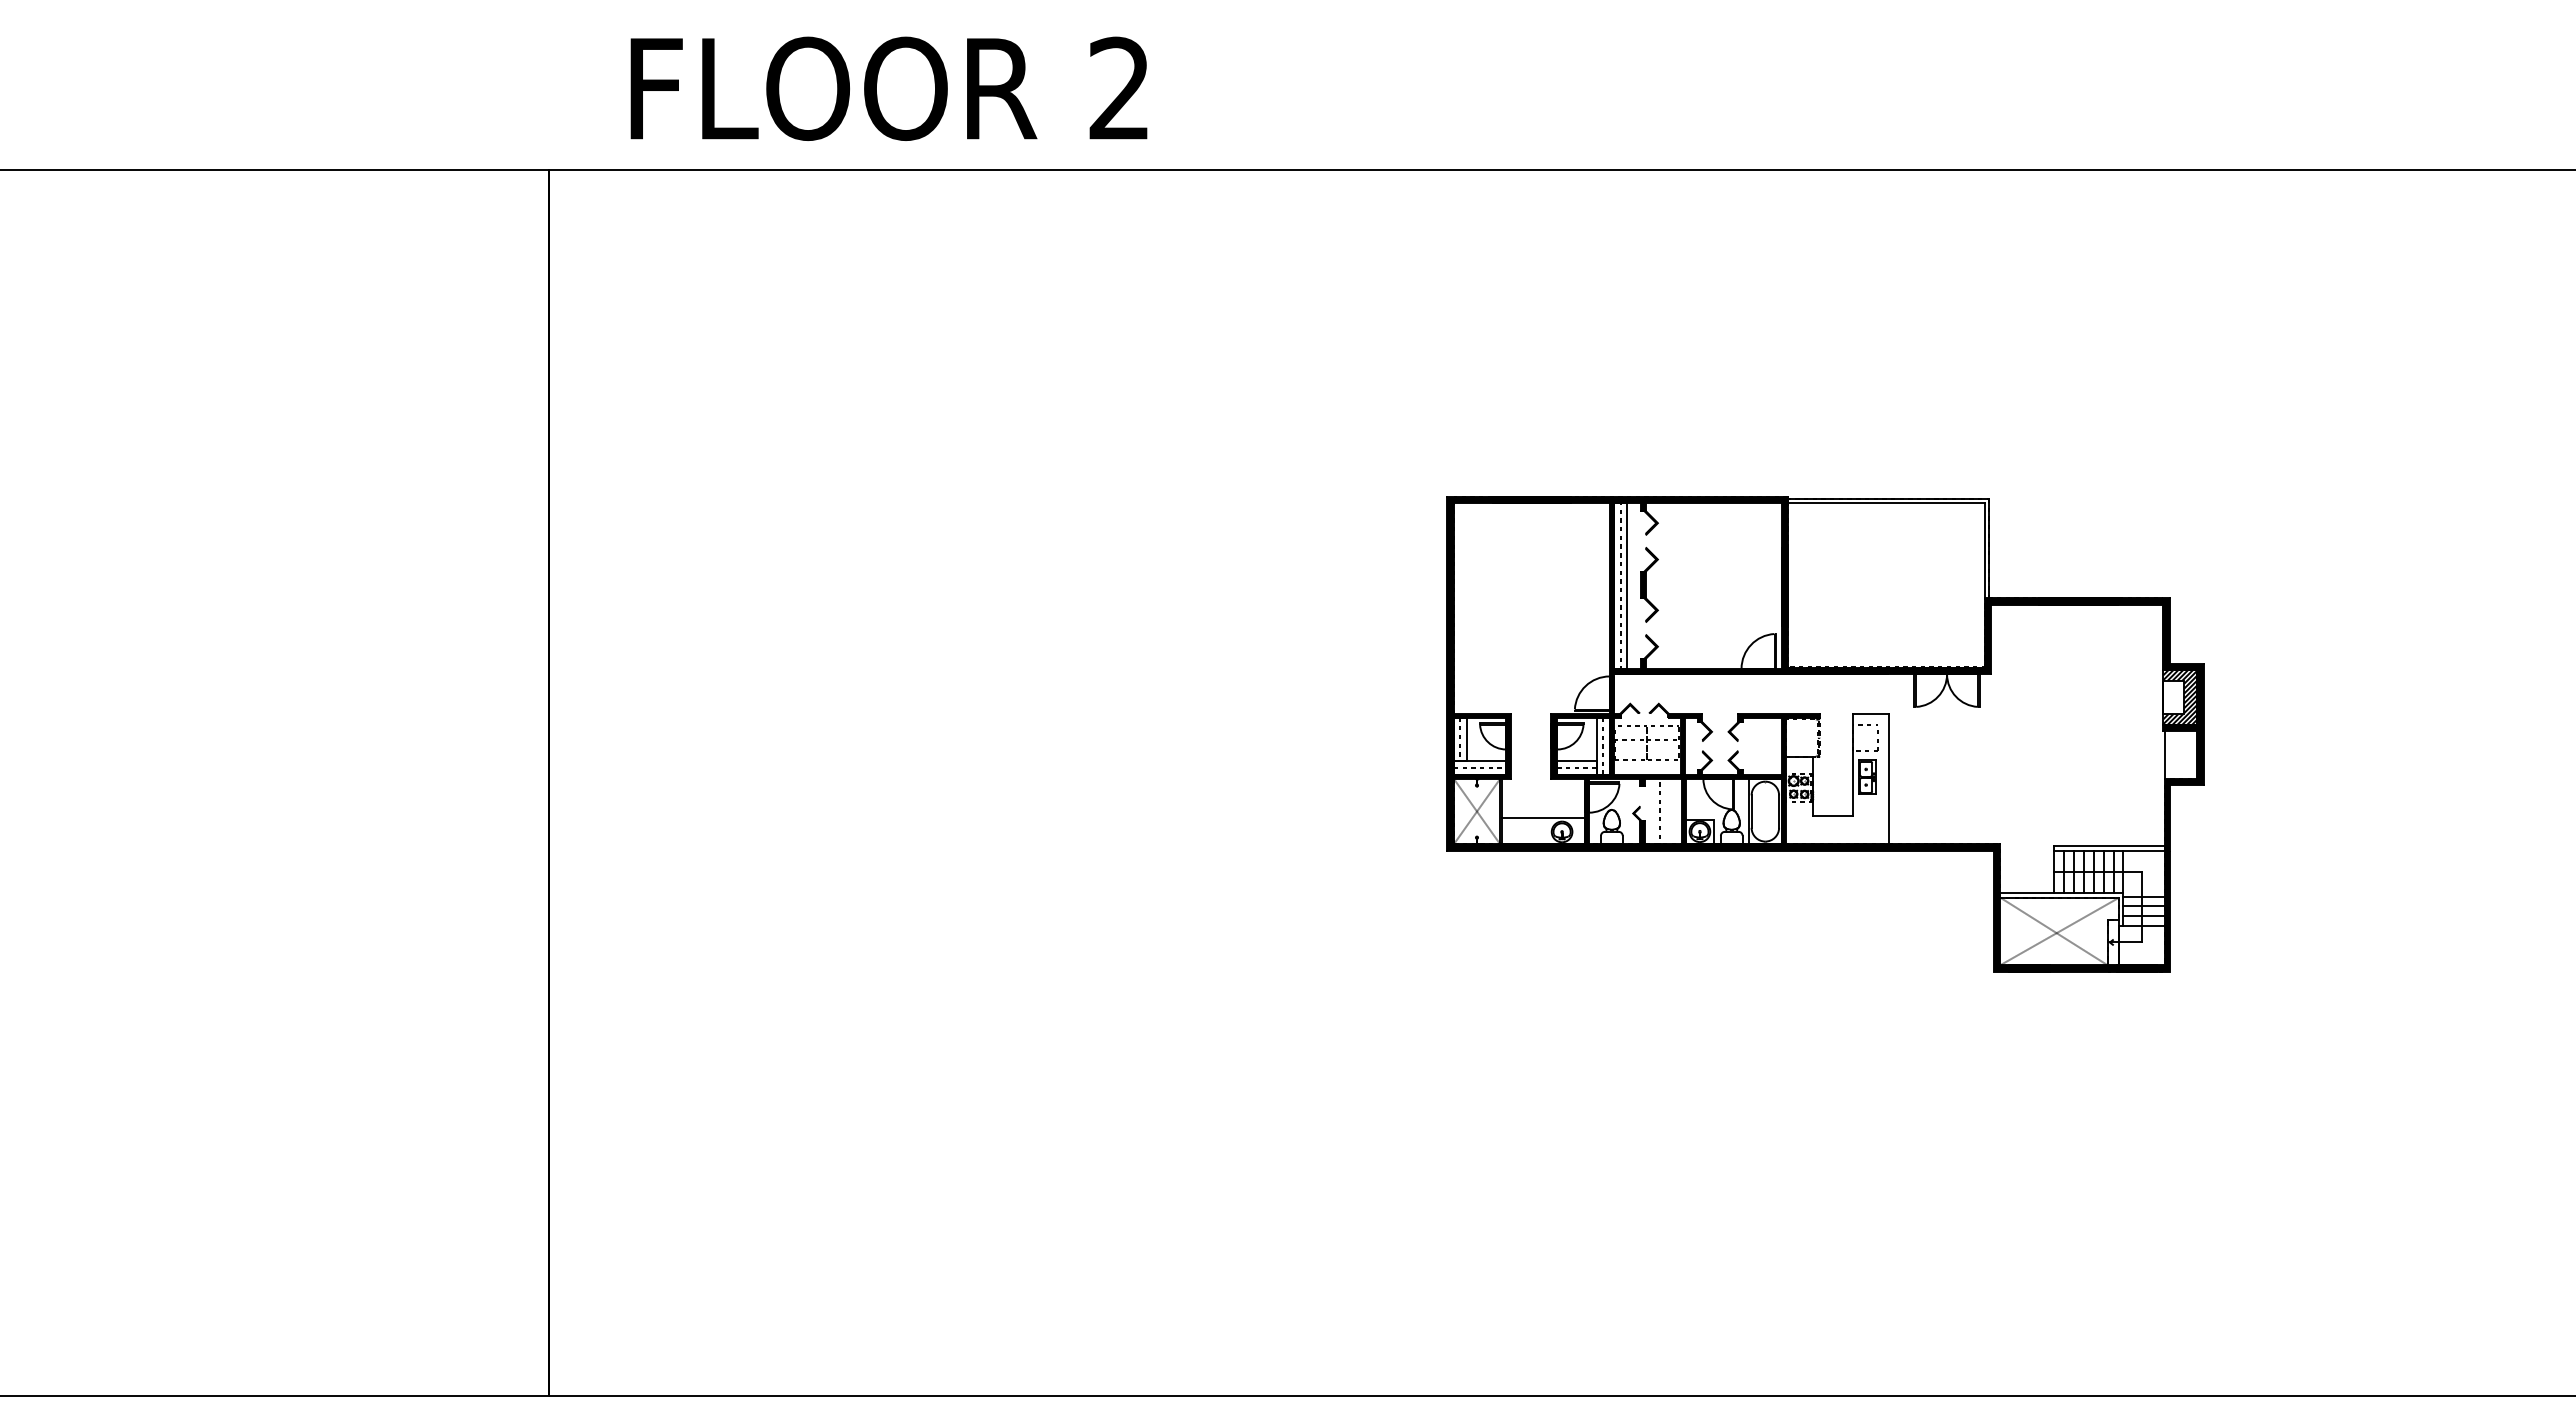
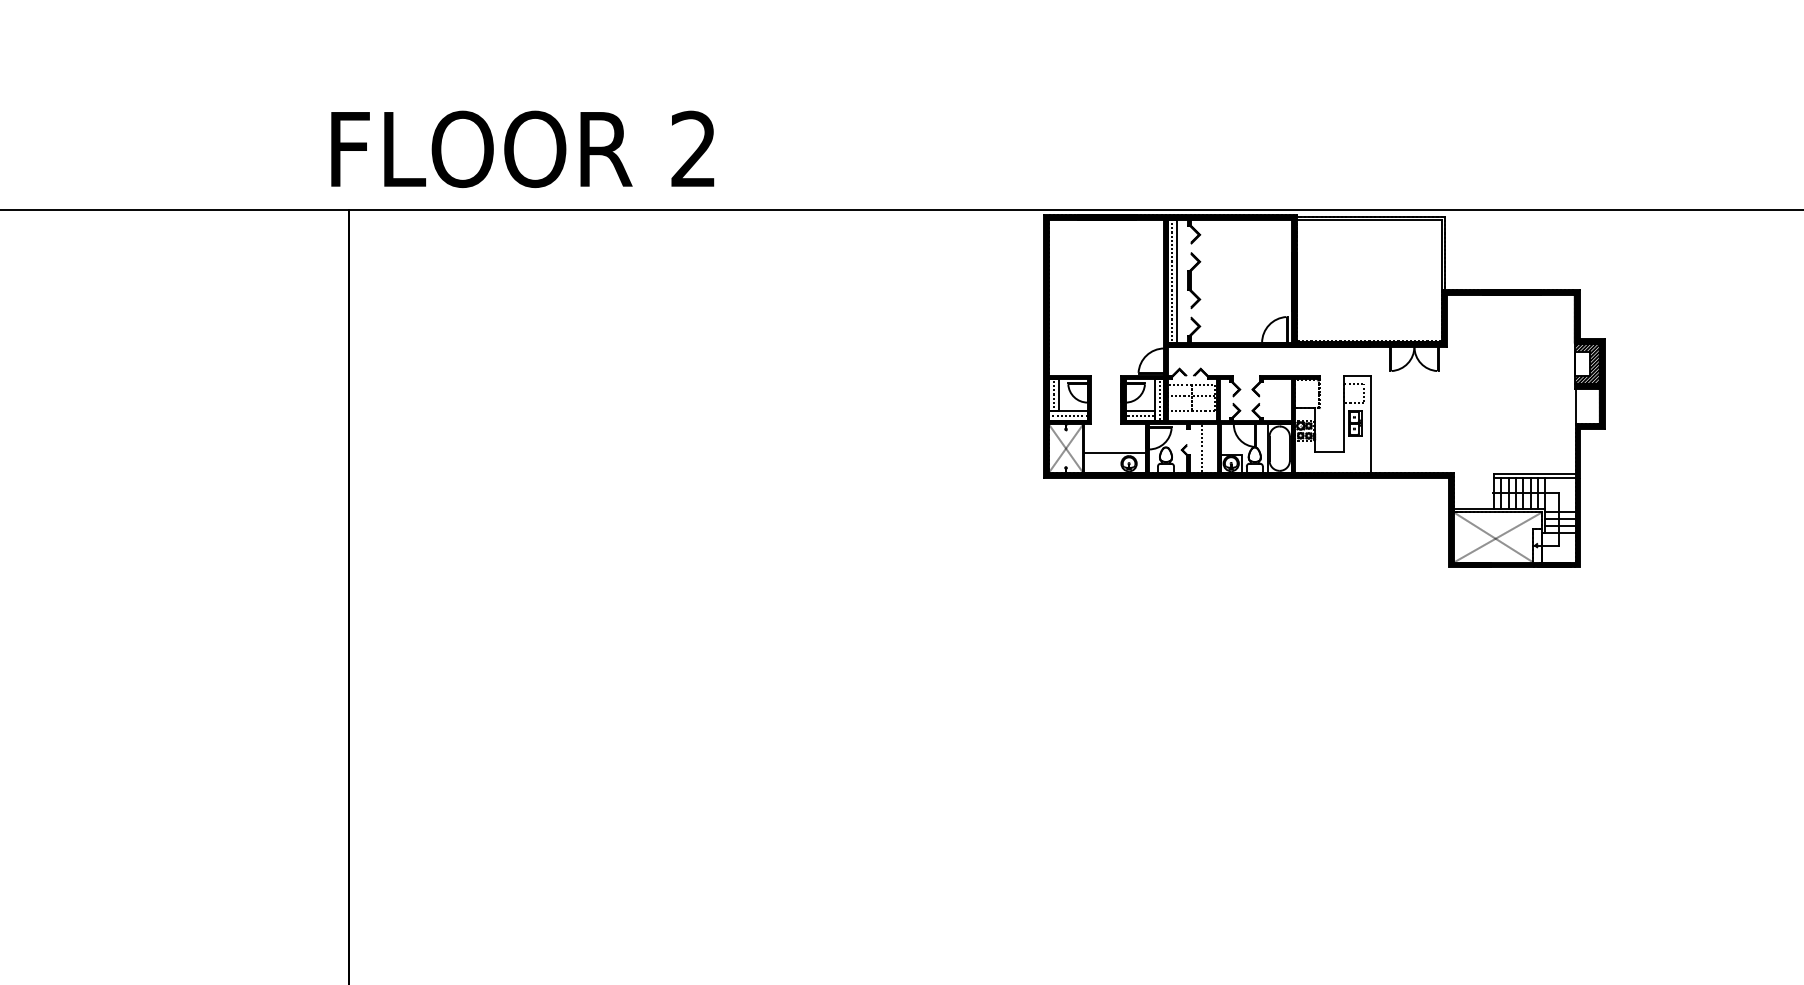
text: (888, 88) -> (522, 149), moved
part: (1825, 734) -> (1324, 391), moved

